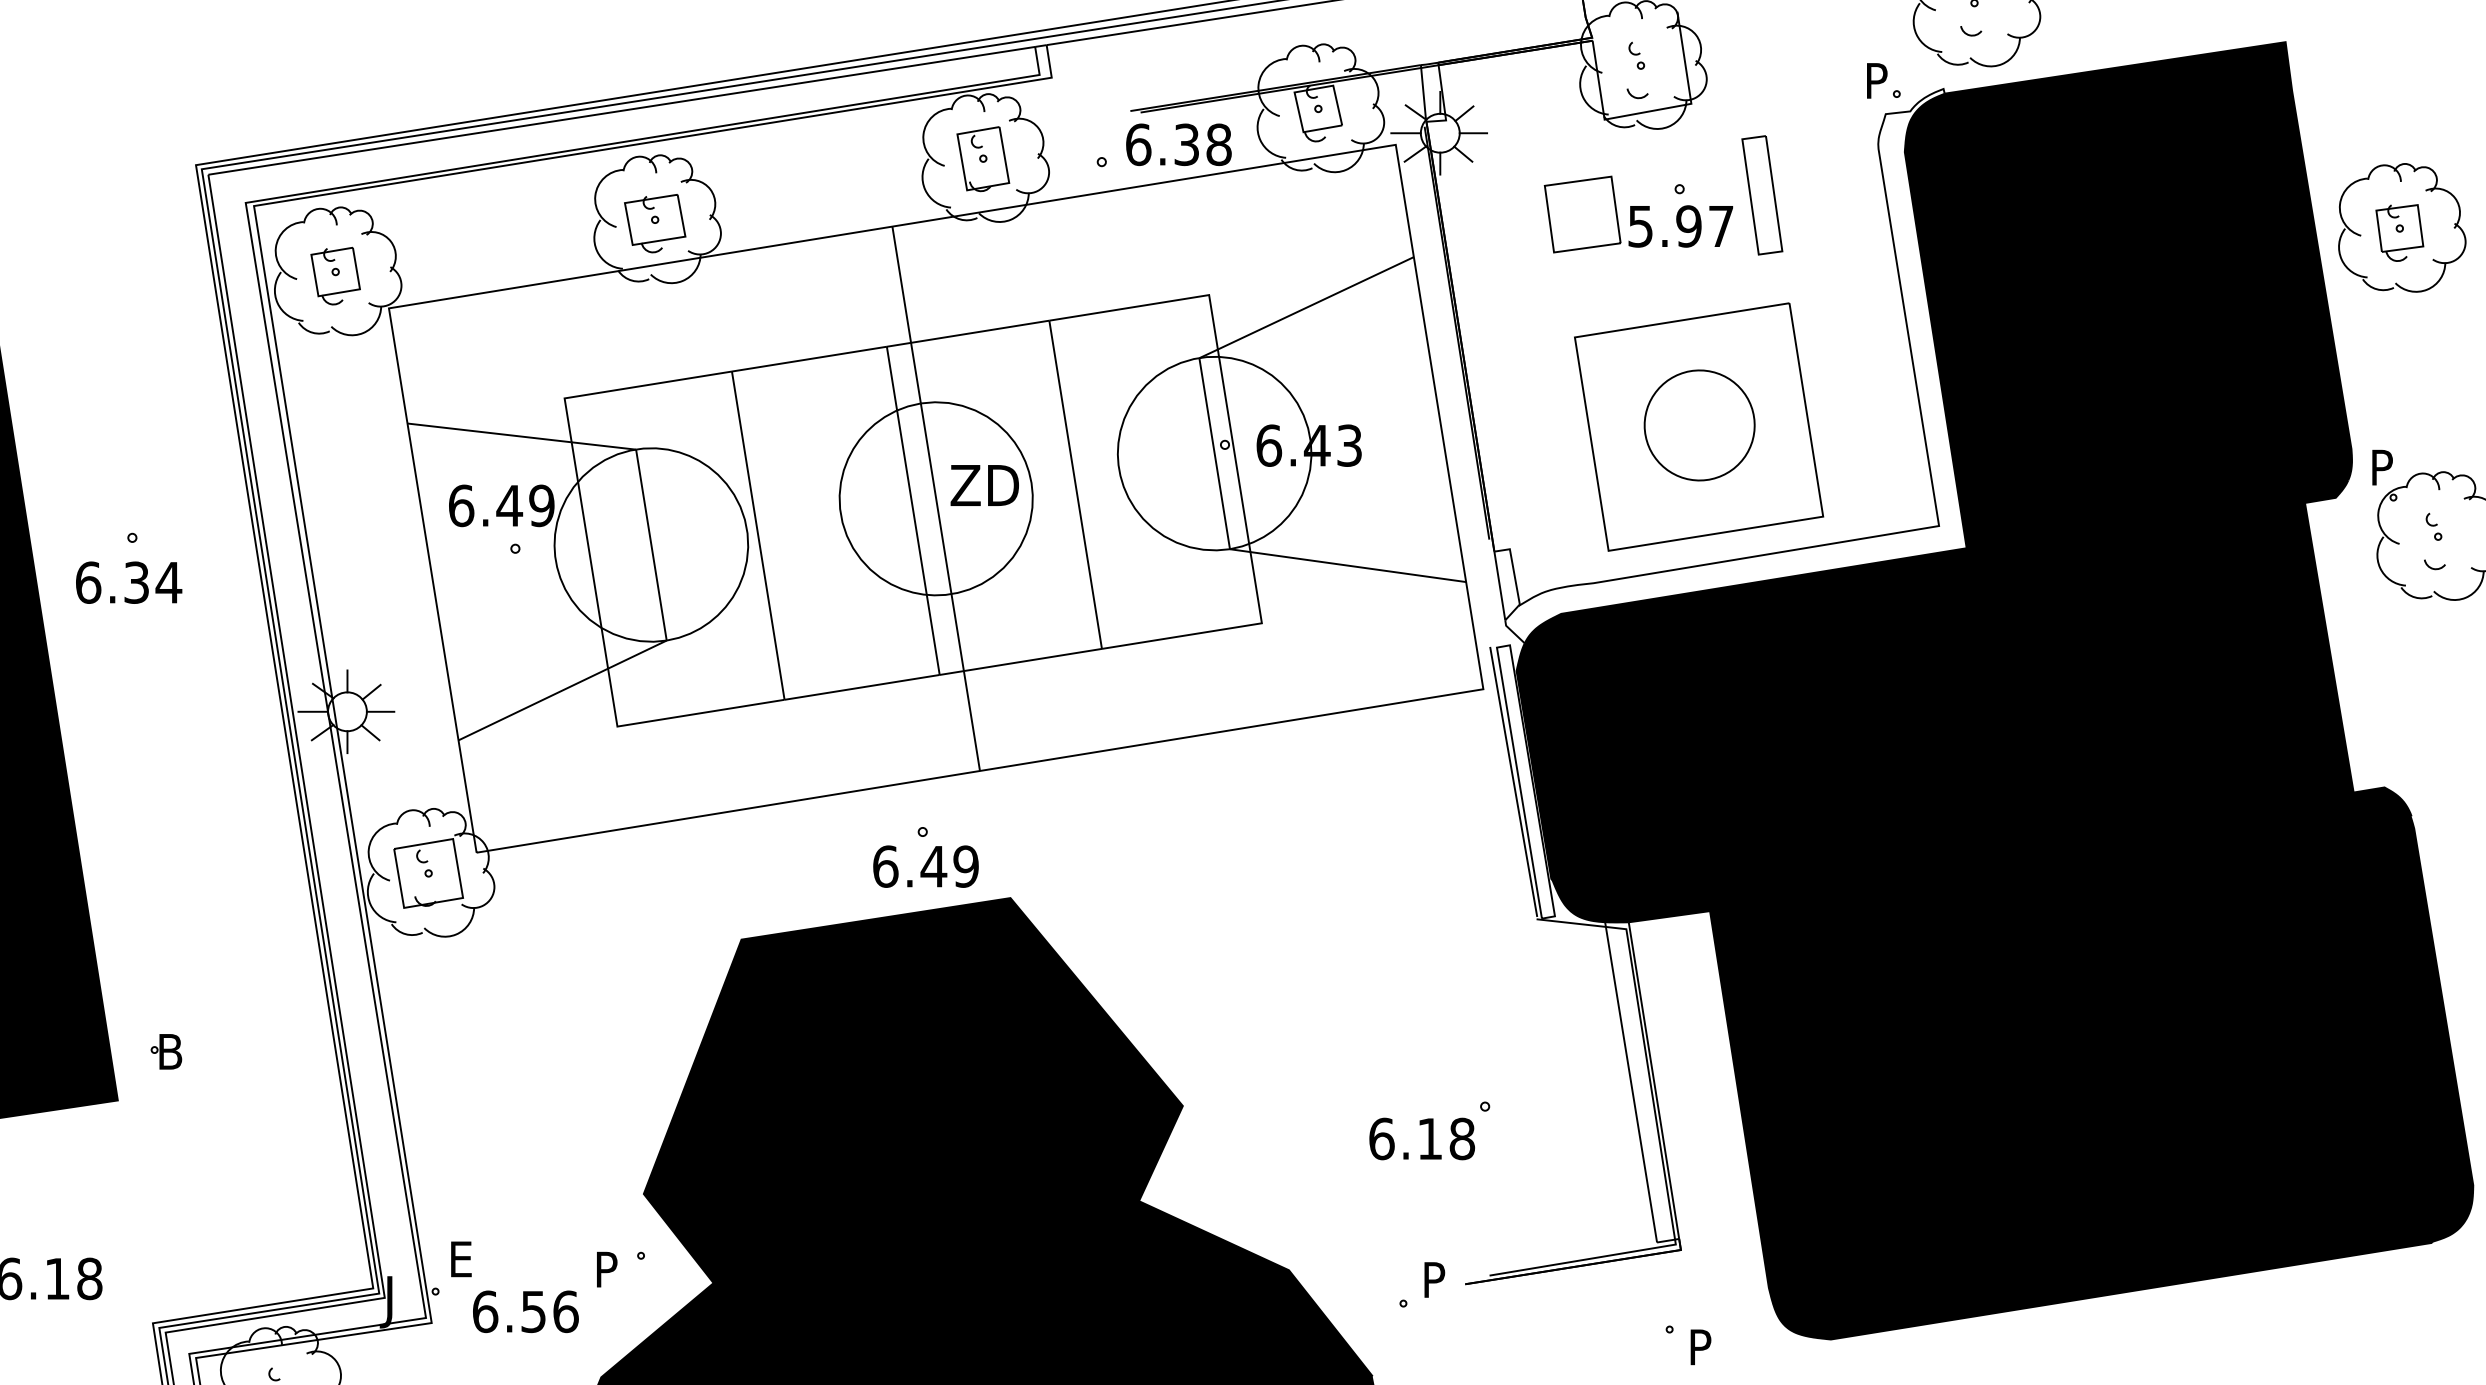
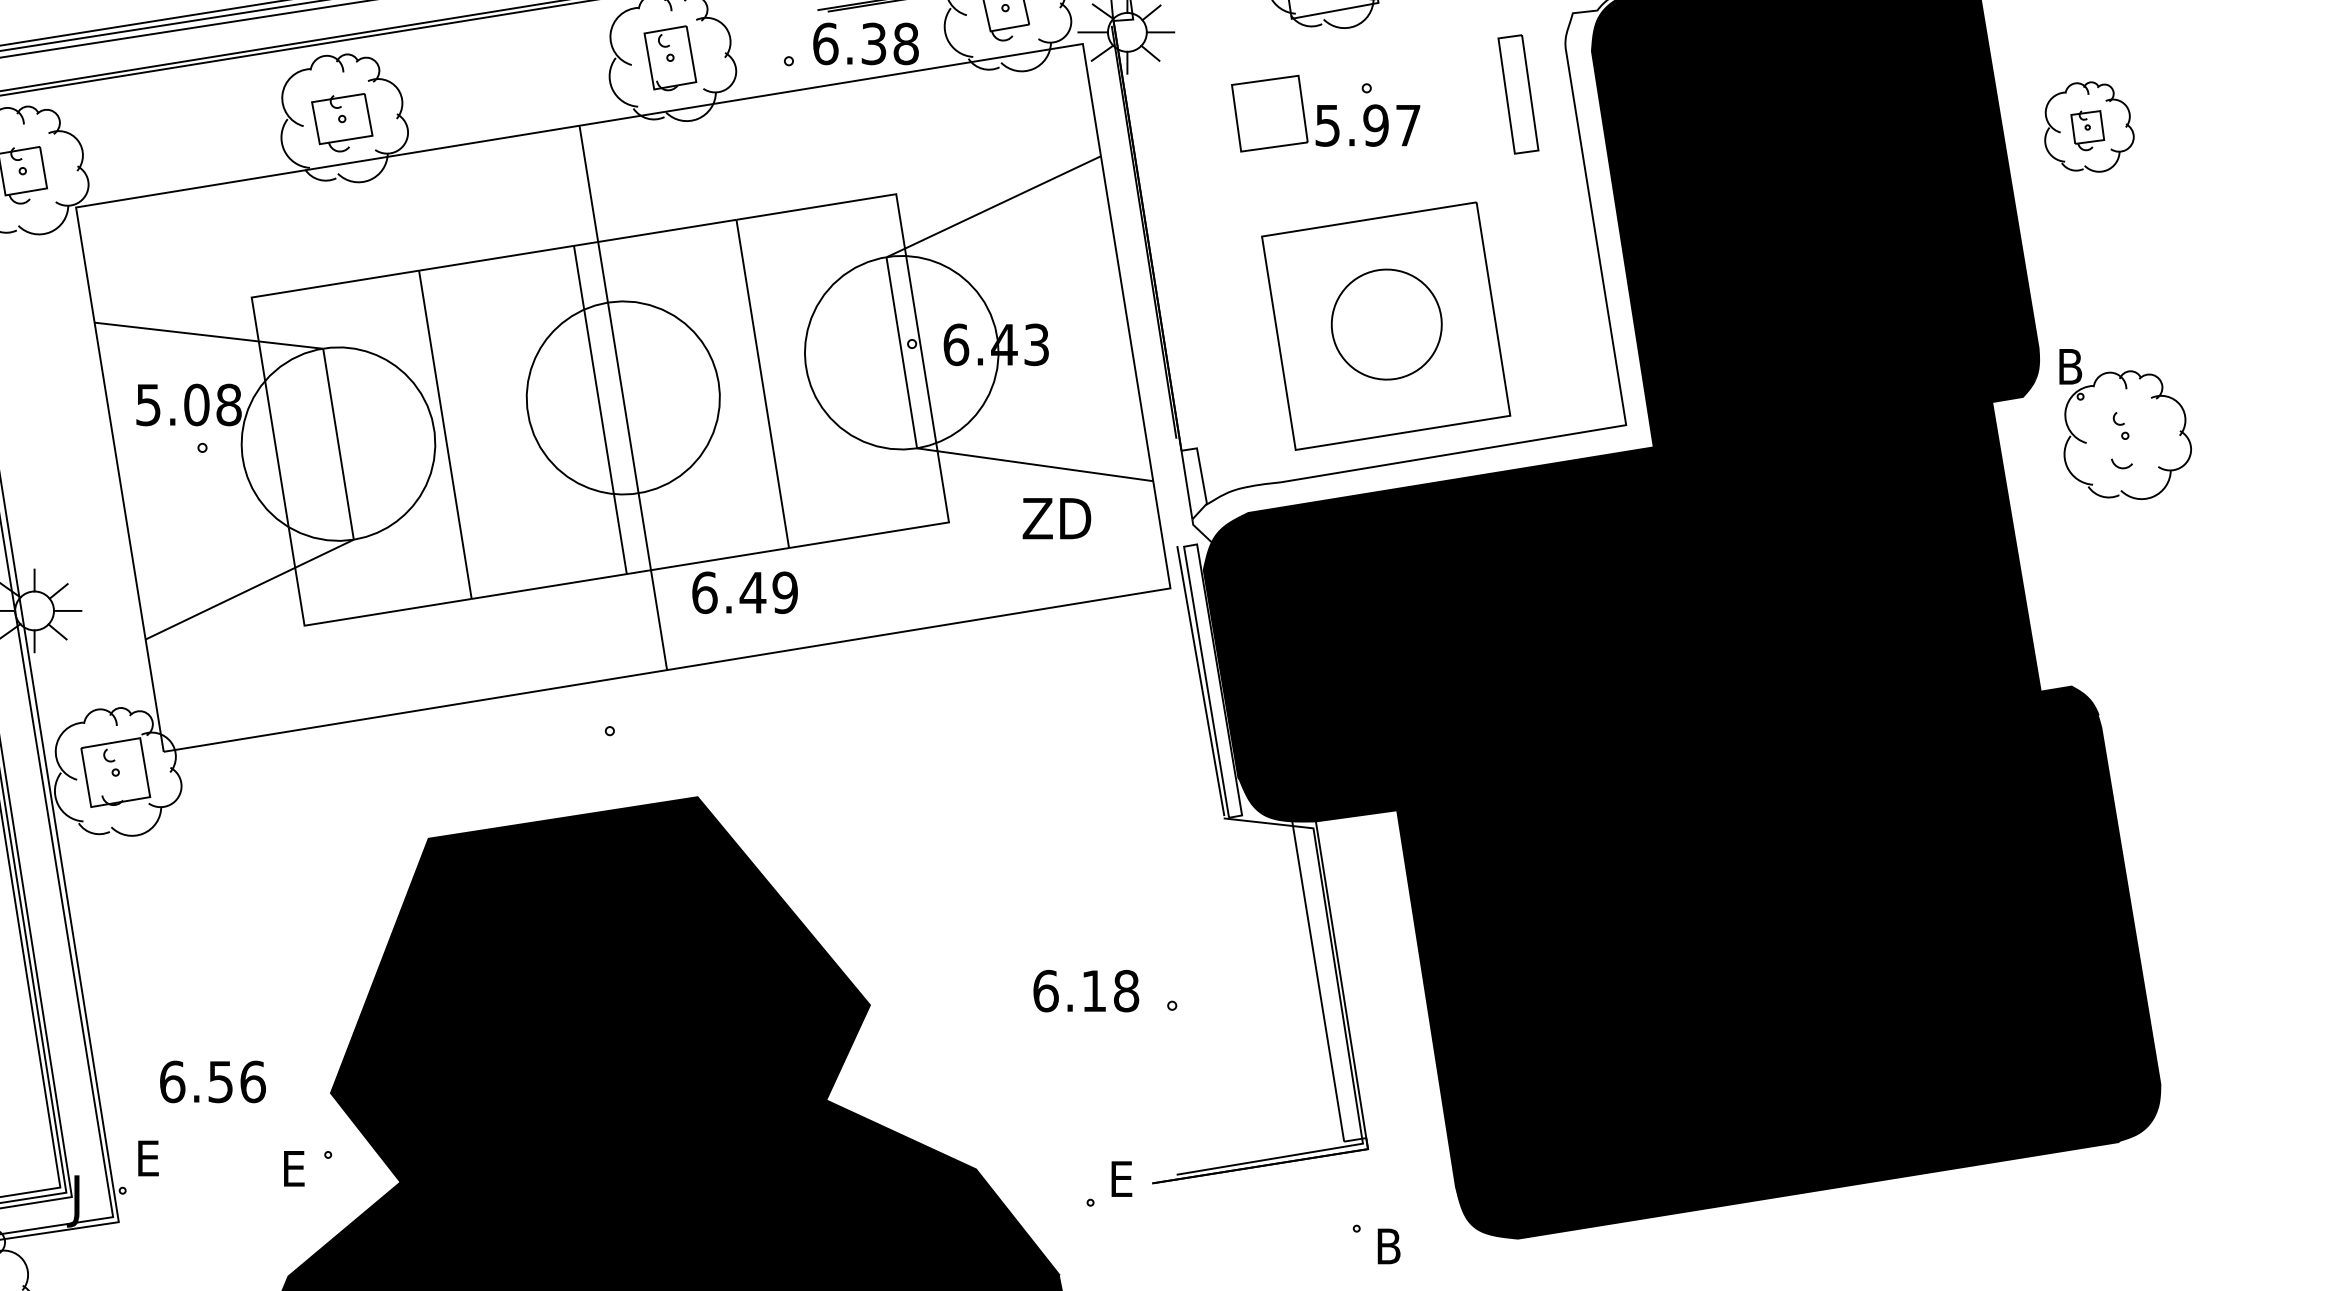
part: (1762, 195) -> (1518, 94), moved
part: (2402, 227) -> (2089, 126), size x0.7
text: (2385, 467) -> (2072, 366), P -> B
text: (984, 485) -> (1056, 518), moved
text: (501, 505) -> (188, 404), 6.49 -> 5.08
text: (925, 866) -> (744, 592), moved
text: (1421, 1138) -> (1085, 990), moved
text: (609, 1269) -> (296, 1168), P -> E
text: (1436, 1279) -> (1123, 1178), P -> E
text: (525, 1311) -> (212, 1081), moved
text: (1704, 1347) -> (1391, 1246), P -> B

